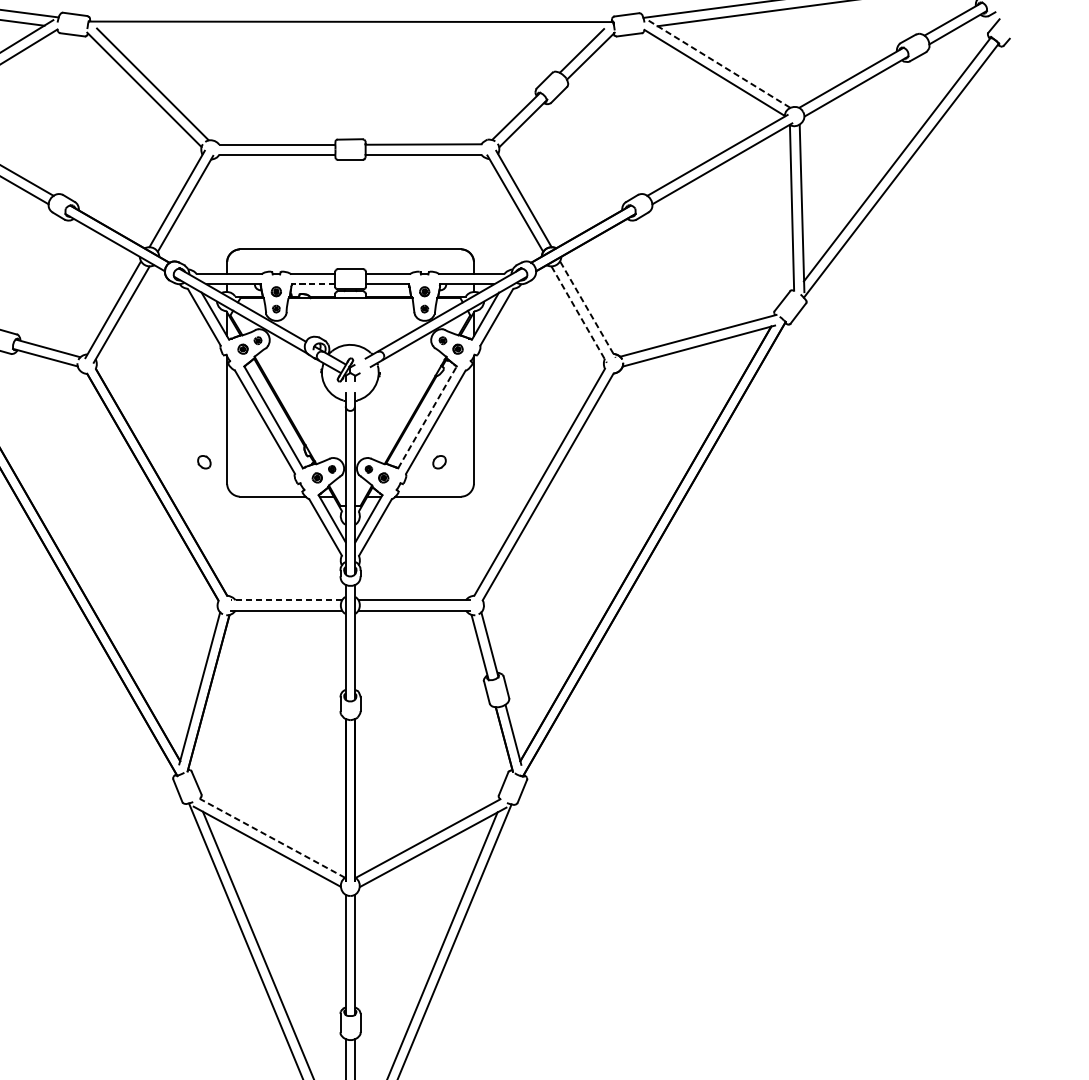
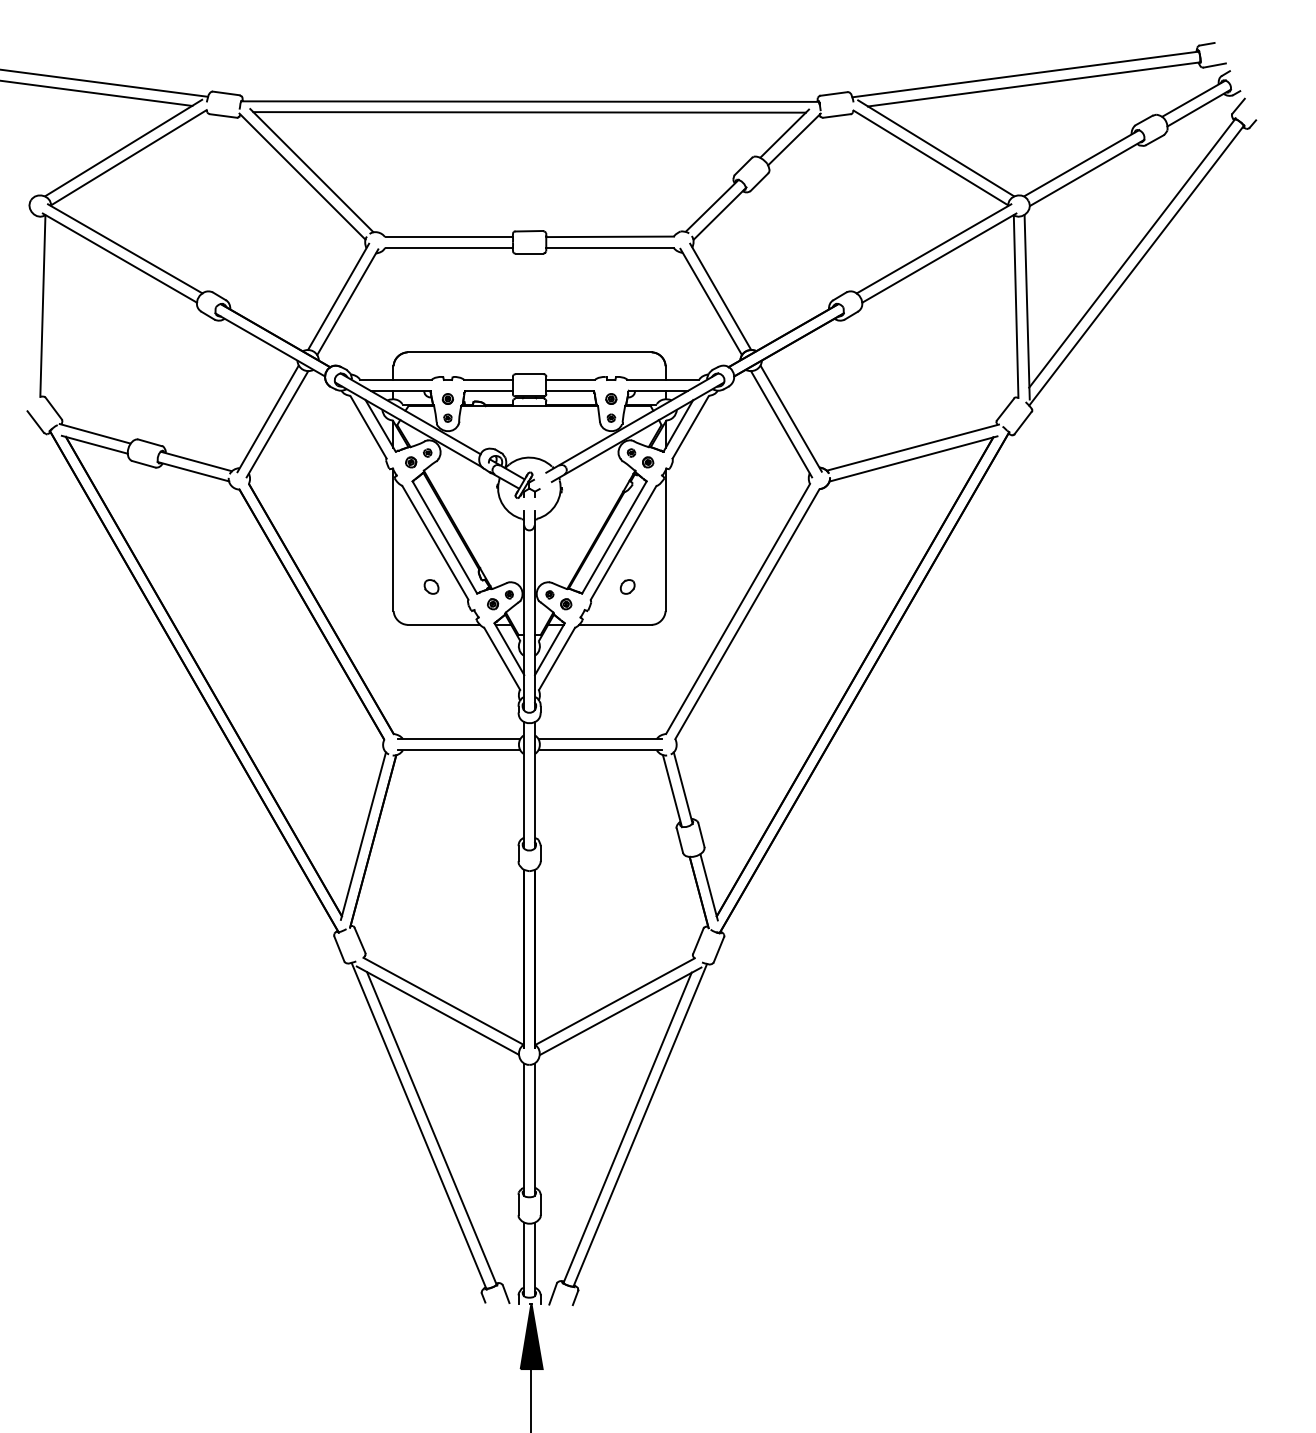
line: (350, 31) -> (529, 112), added
line: (719, 64) -> (936, 148), dashed -> solid
line: (313, 283) -> (488, 390), dashed -> solid
line: (588, 309) -> (791, 418), dashed -> solid
line: (579, 314) -> (781, 424), dashed -> solid
line: (427, 417) -> (614, 537), dashed -> solid
part: (204, 461) -> (431, 586), moved
line: (286, 600) -> (459, 739), dashed -> solid
line: (272, 838) -> (443, 1001), dashed -> solid

